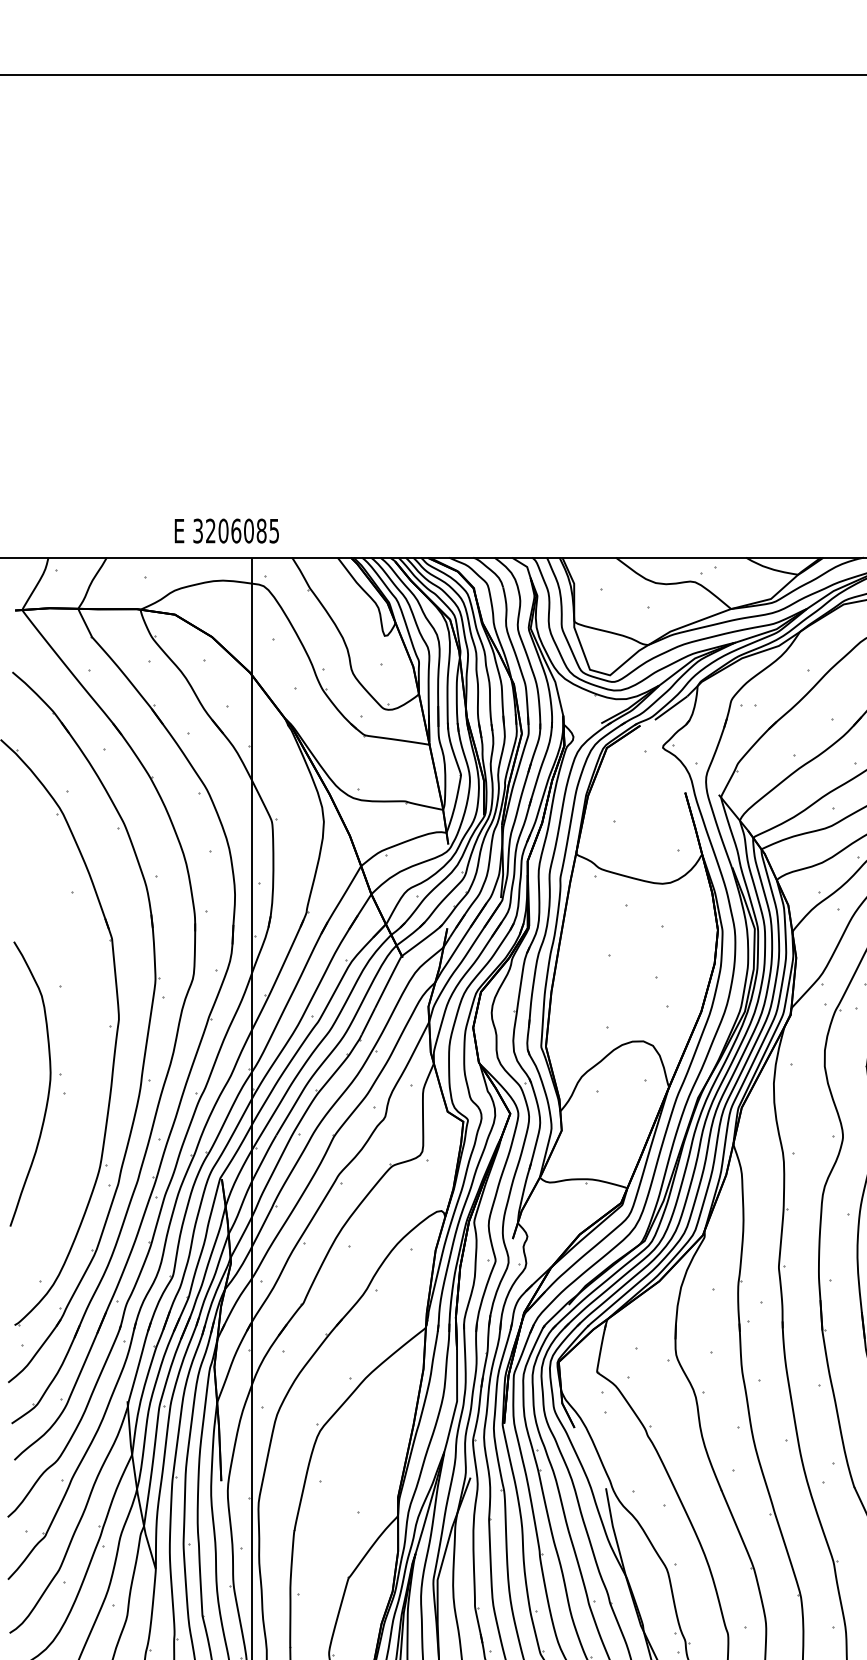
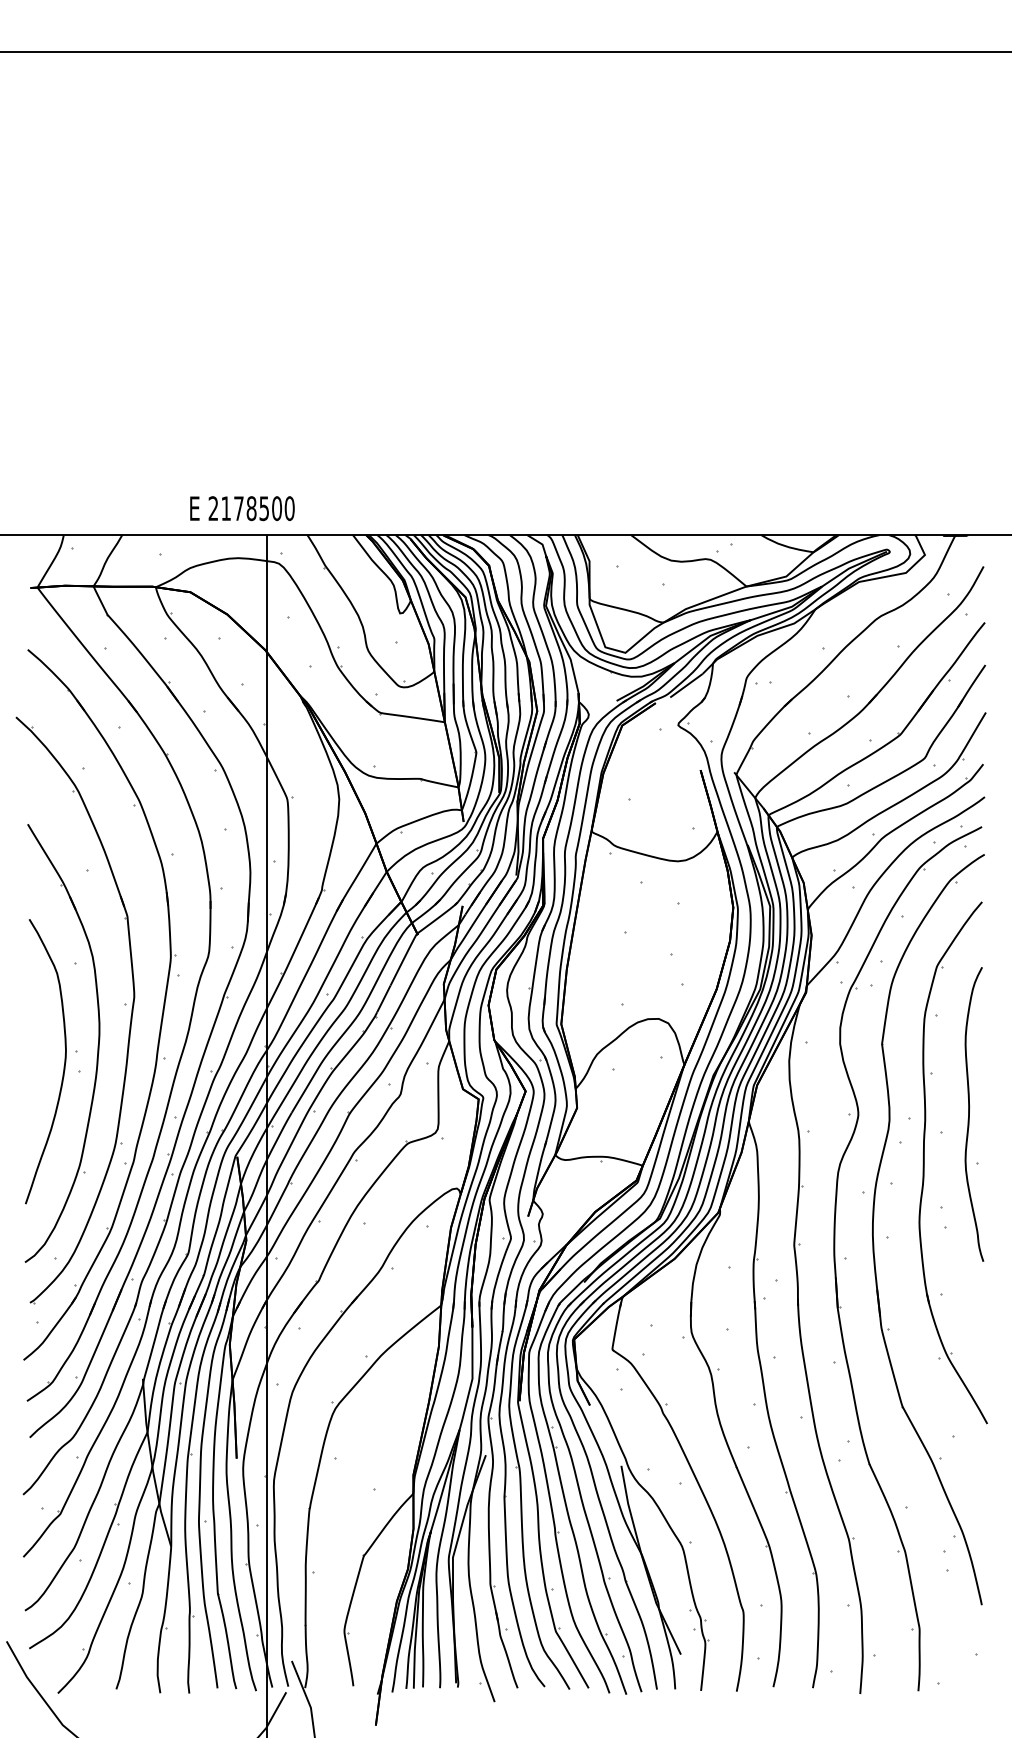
text: (236, 530) -> (251, 508), 3206085 -> 2178500
part: (82, 1067) -> (97, 1045), added

